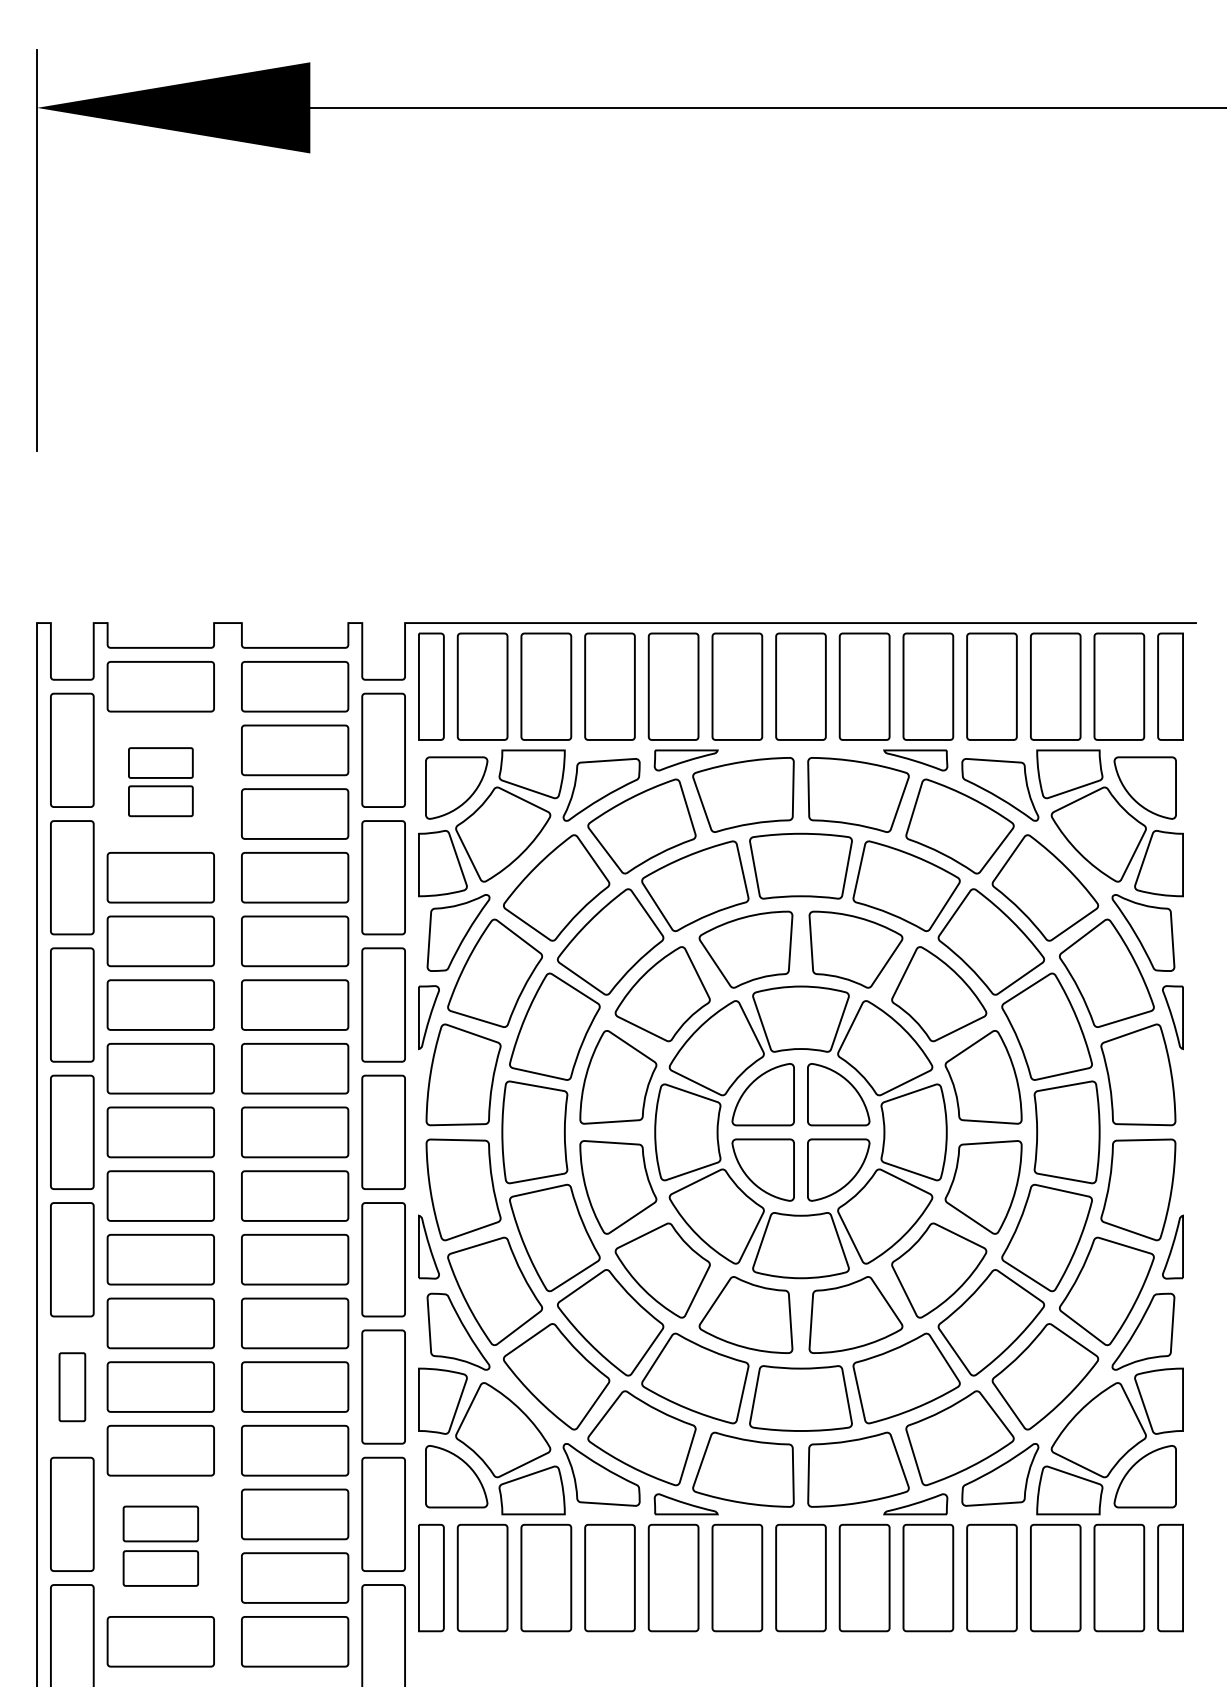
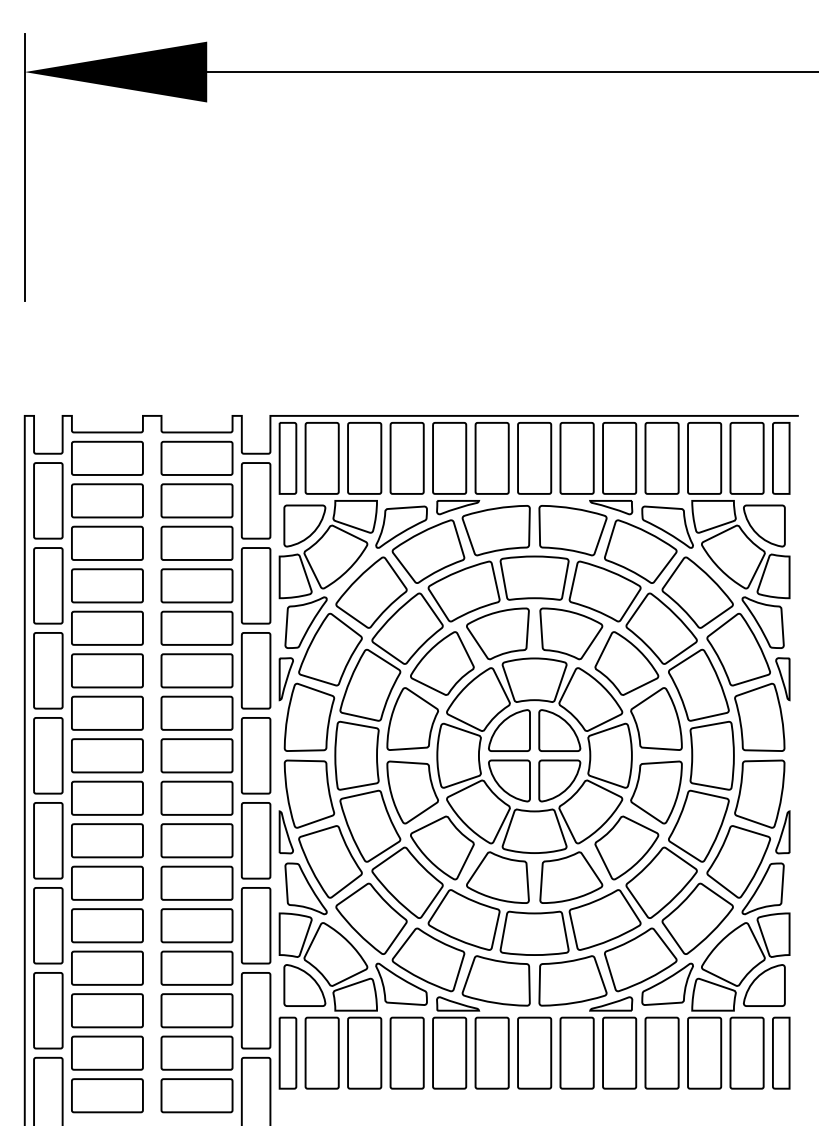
part: (160, 781) -> (107, 521), size x1.67
part: (72, 1386) -> (48, 925), size x1.67
part: (160, 1545) -> (107, 1031), size x1.43

